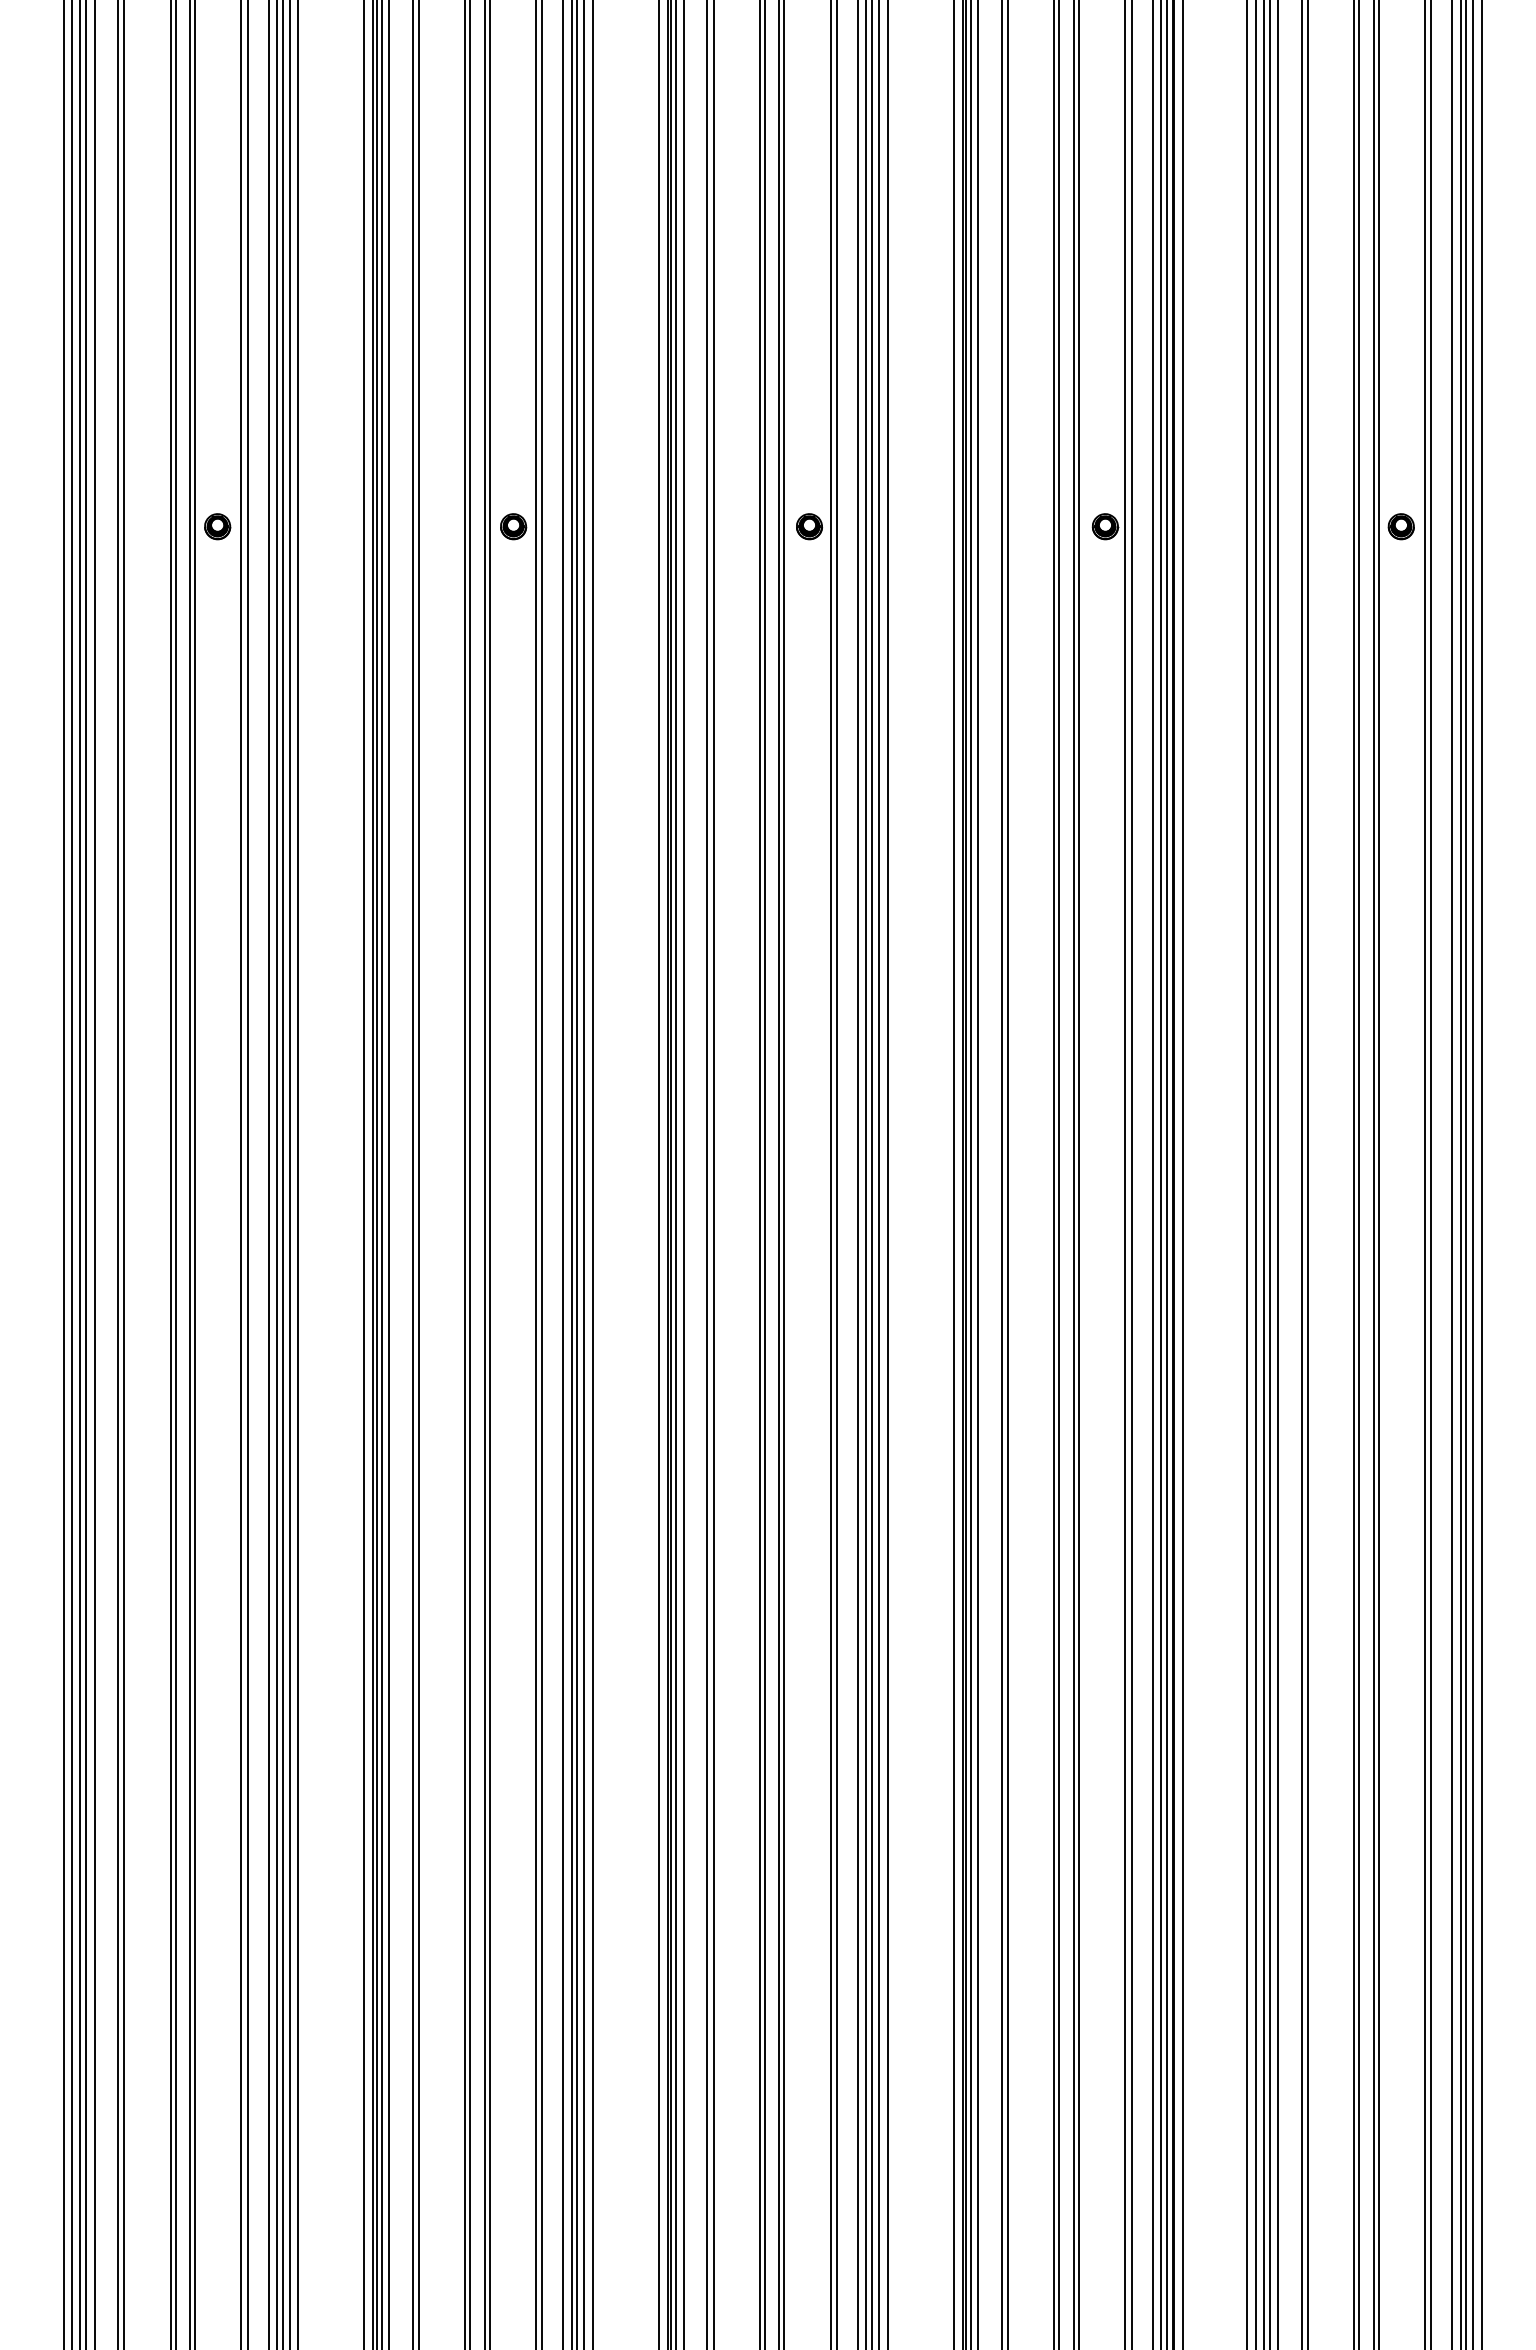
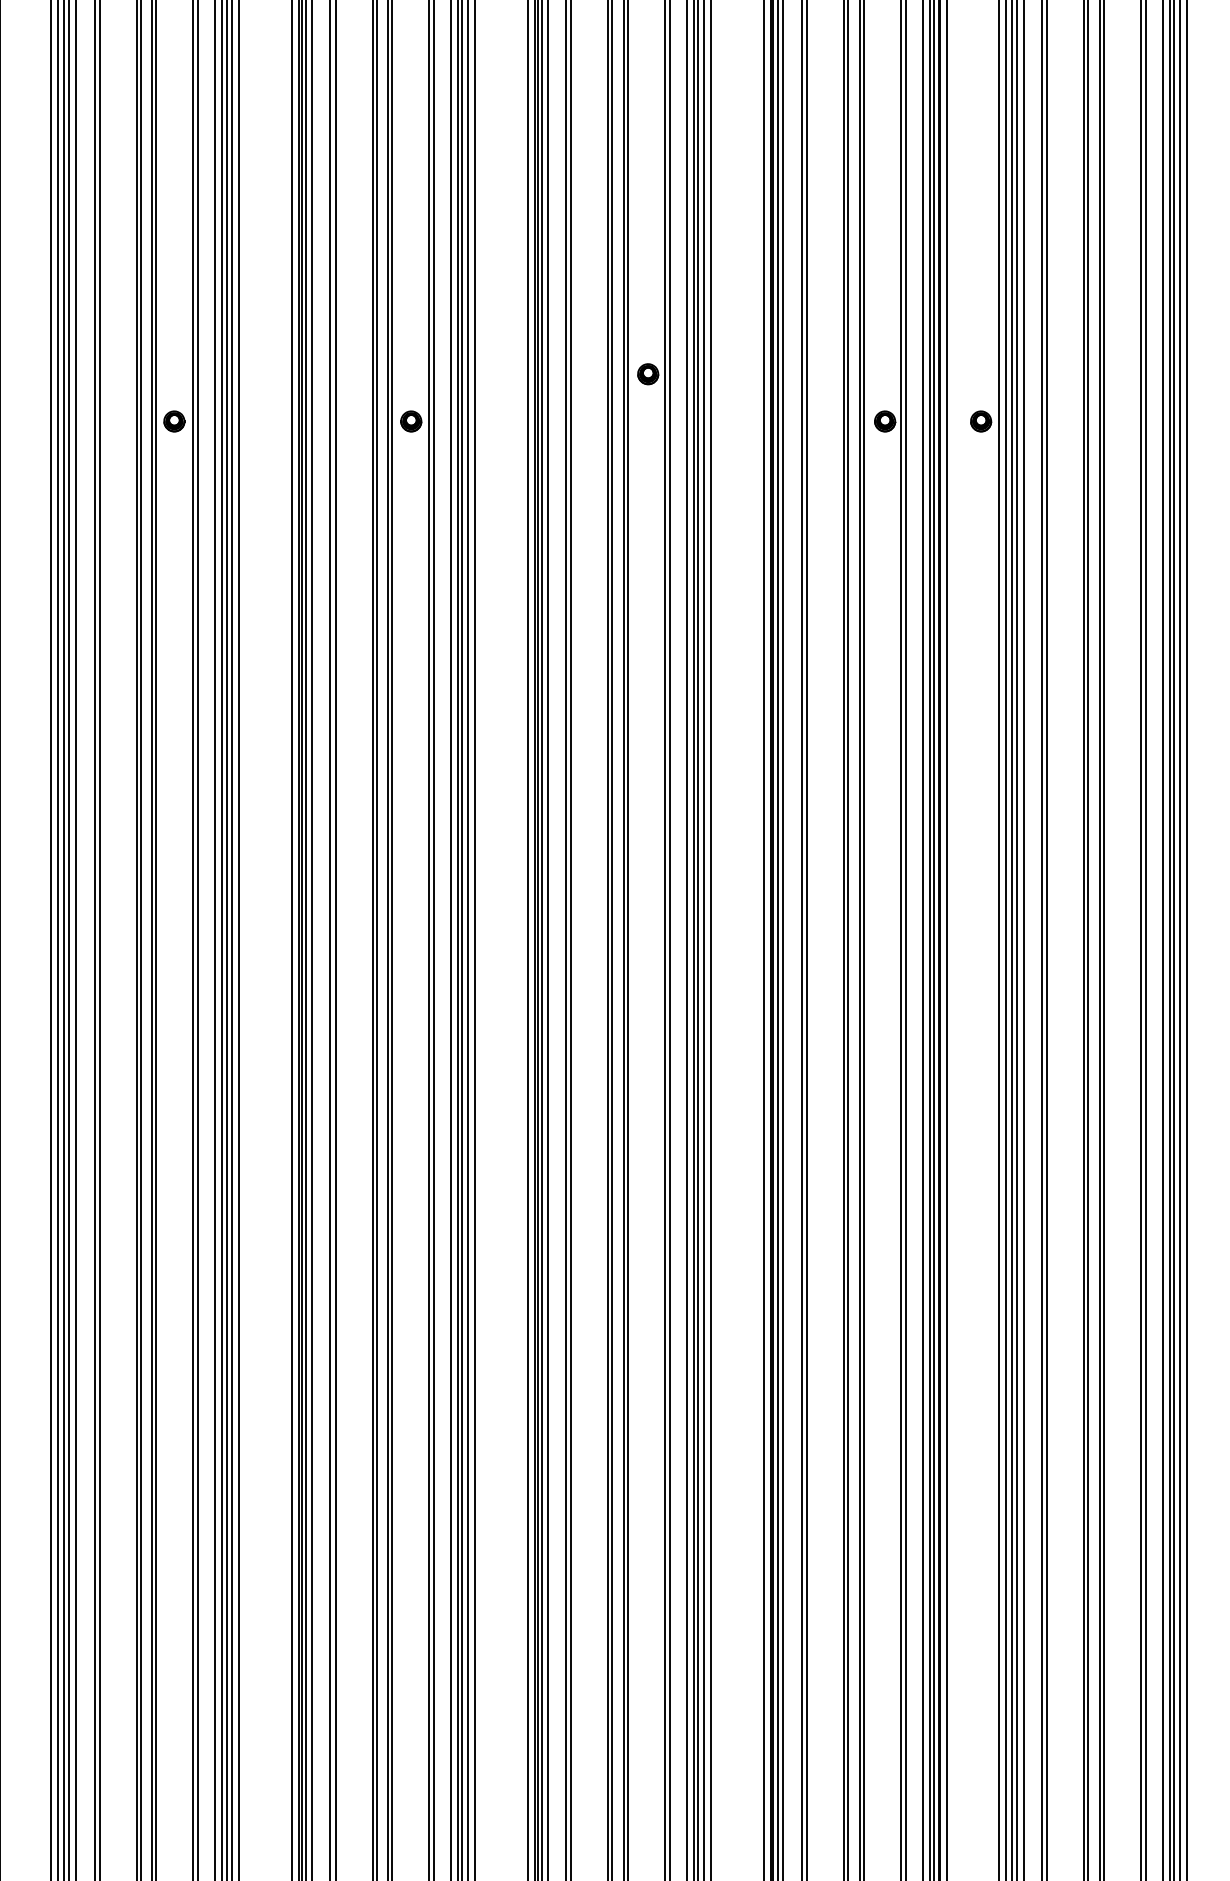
part: (809, 526) -> (648, 374), moved
part: (1400, 526) -> (980, 421), moved

